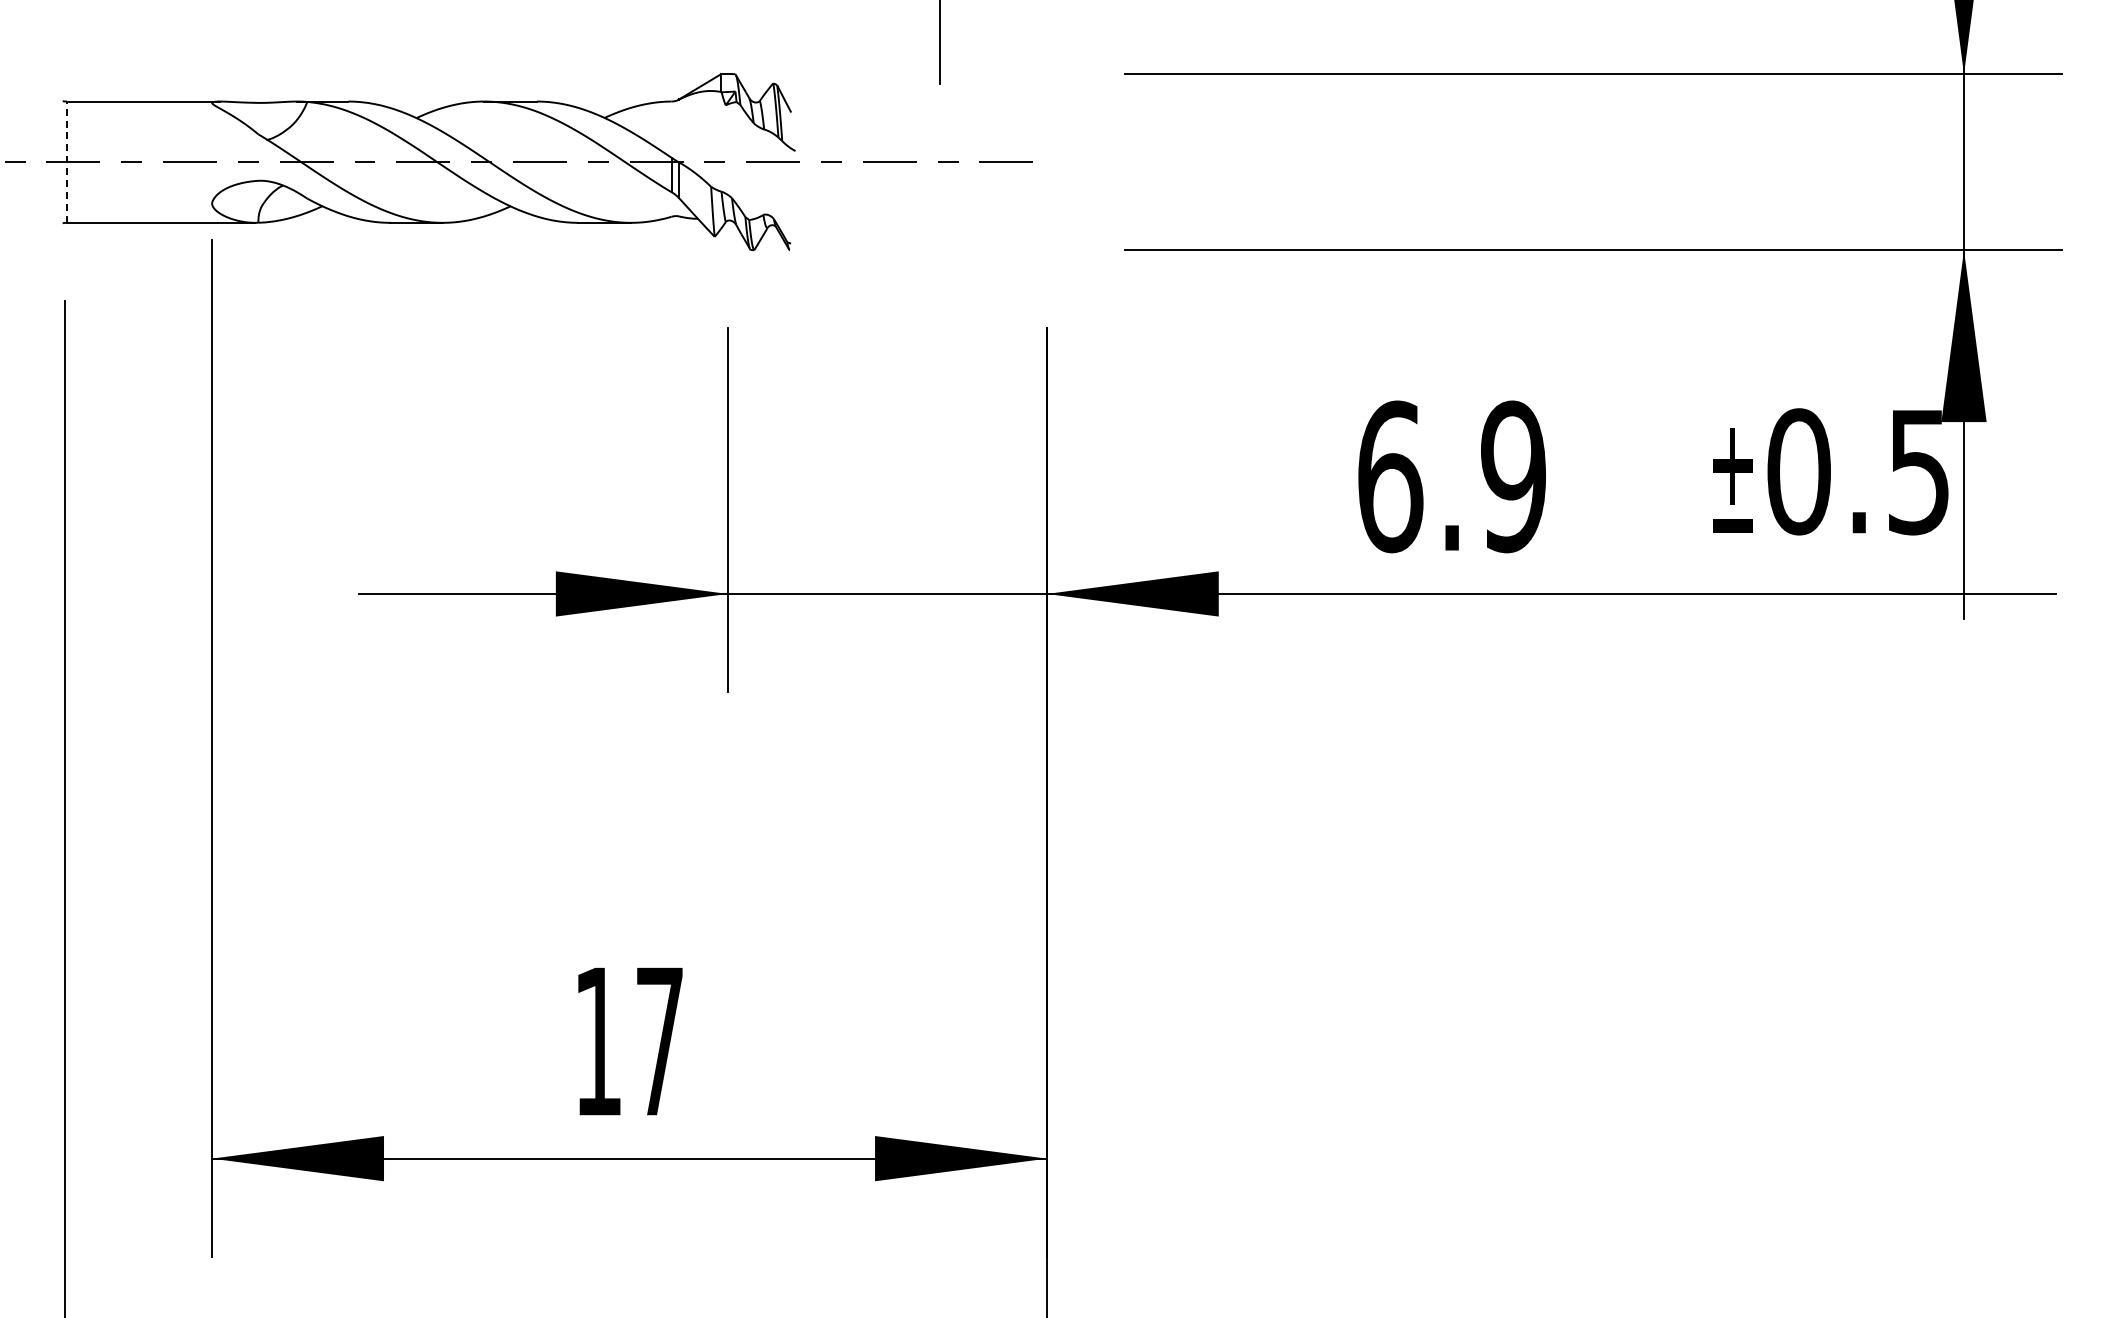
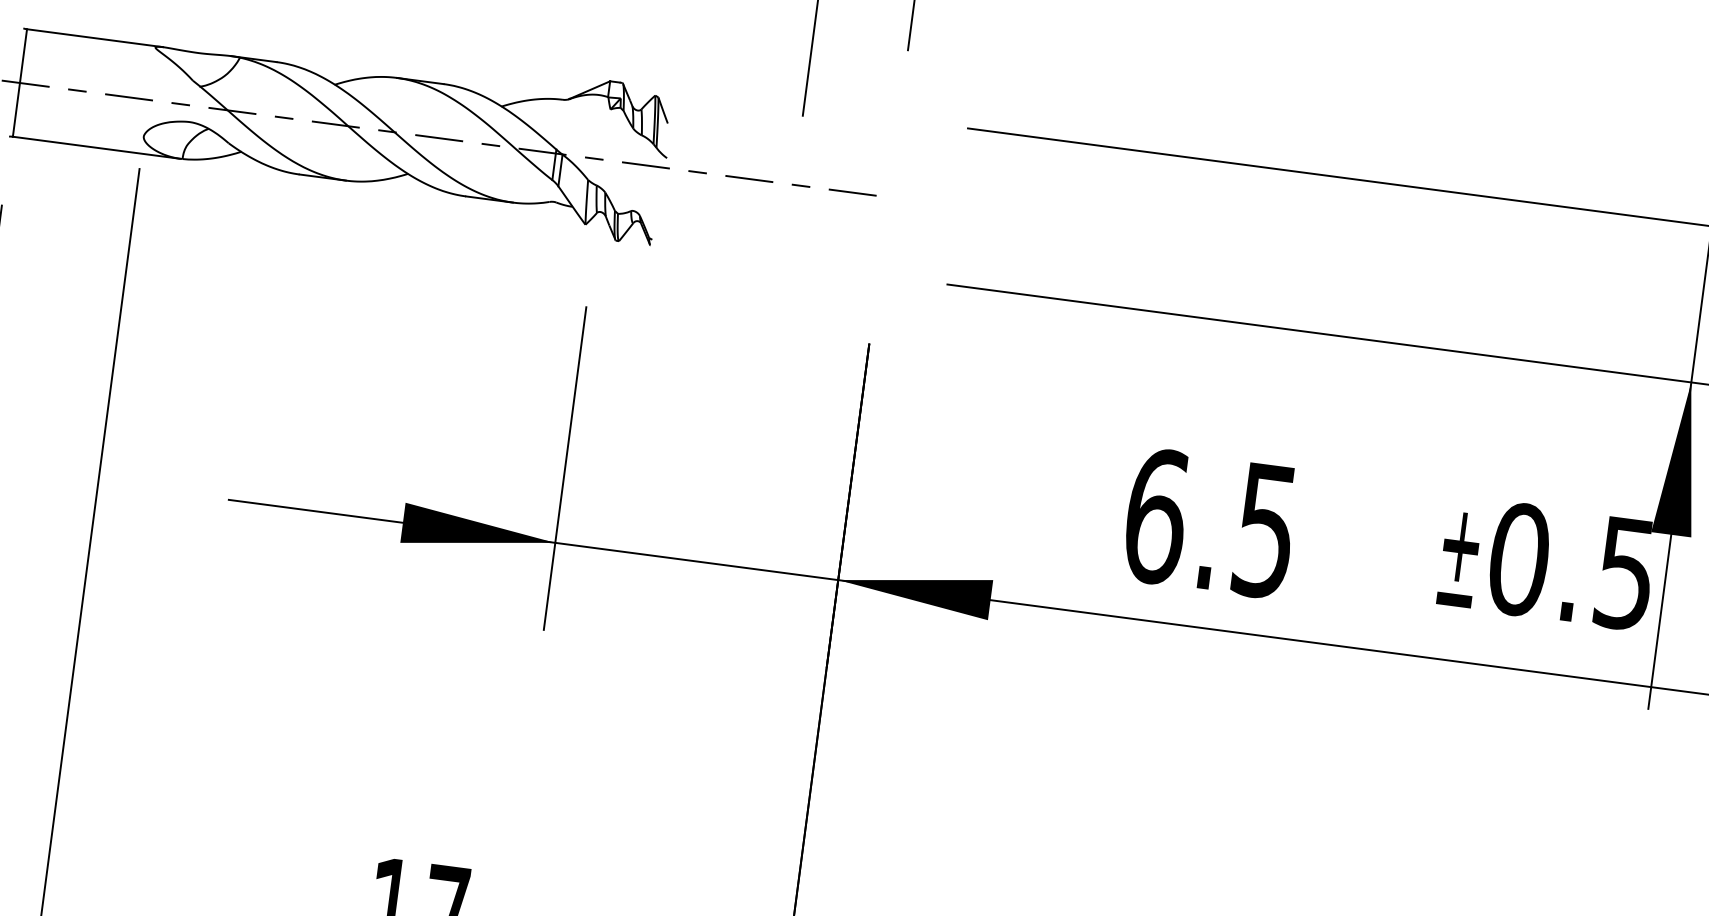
line: (66, 162) -> (19, 83), dashed -> solid
text: (1513, 476) -> (1265, 530), 6.9 -> 6.5

